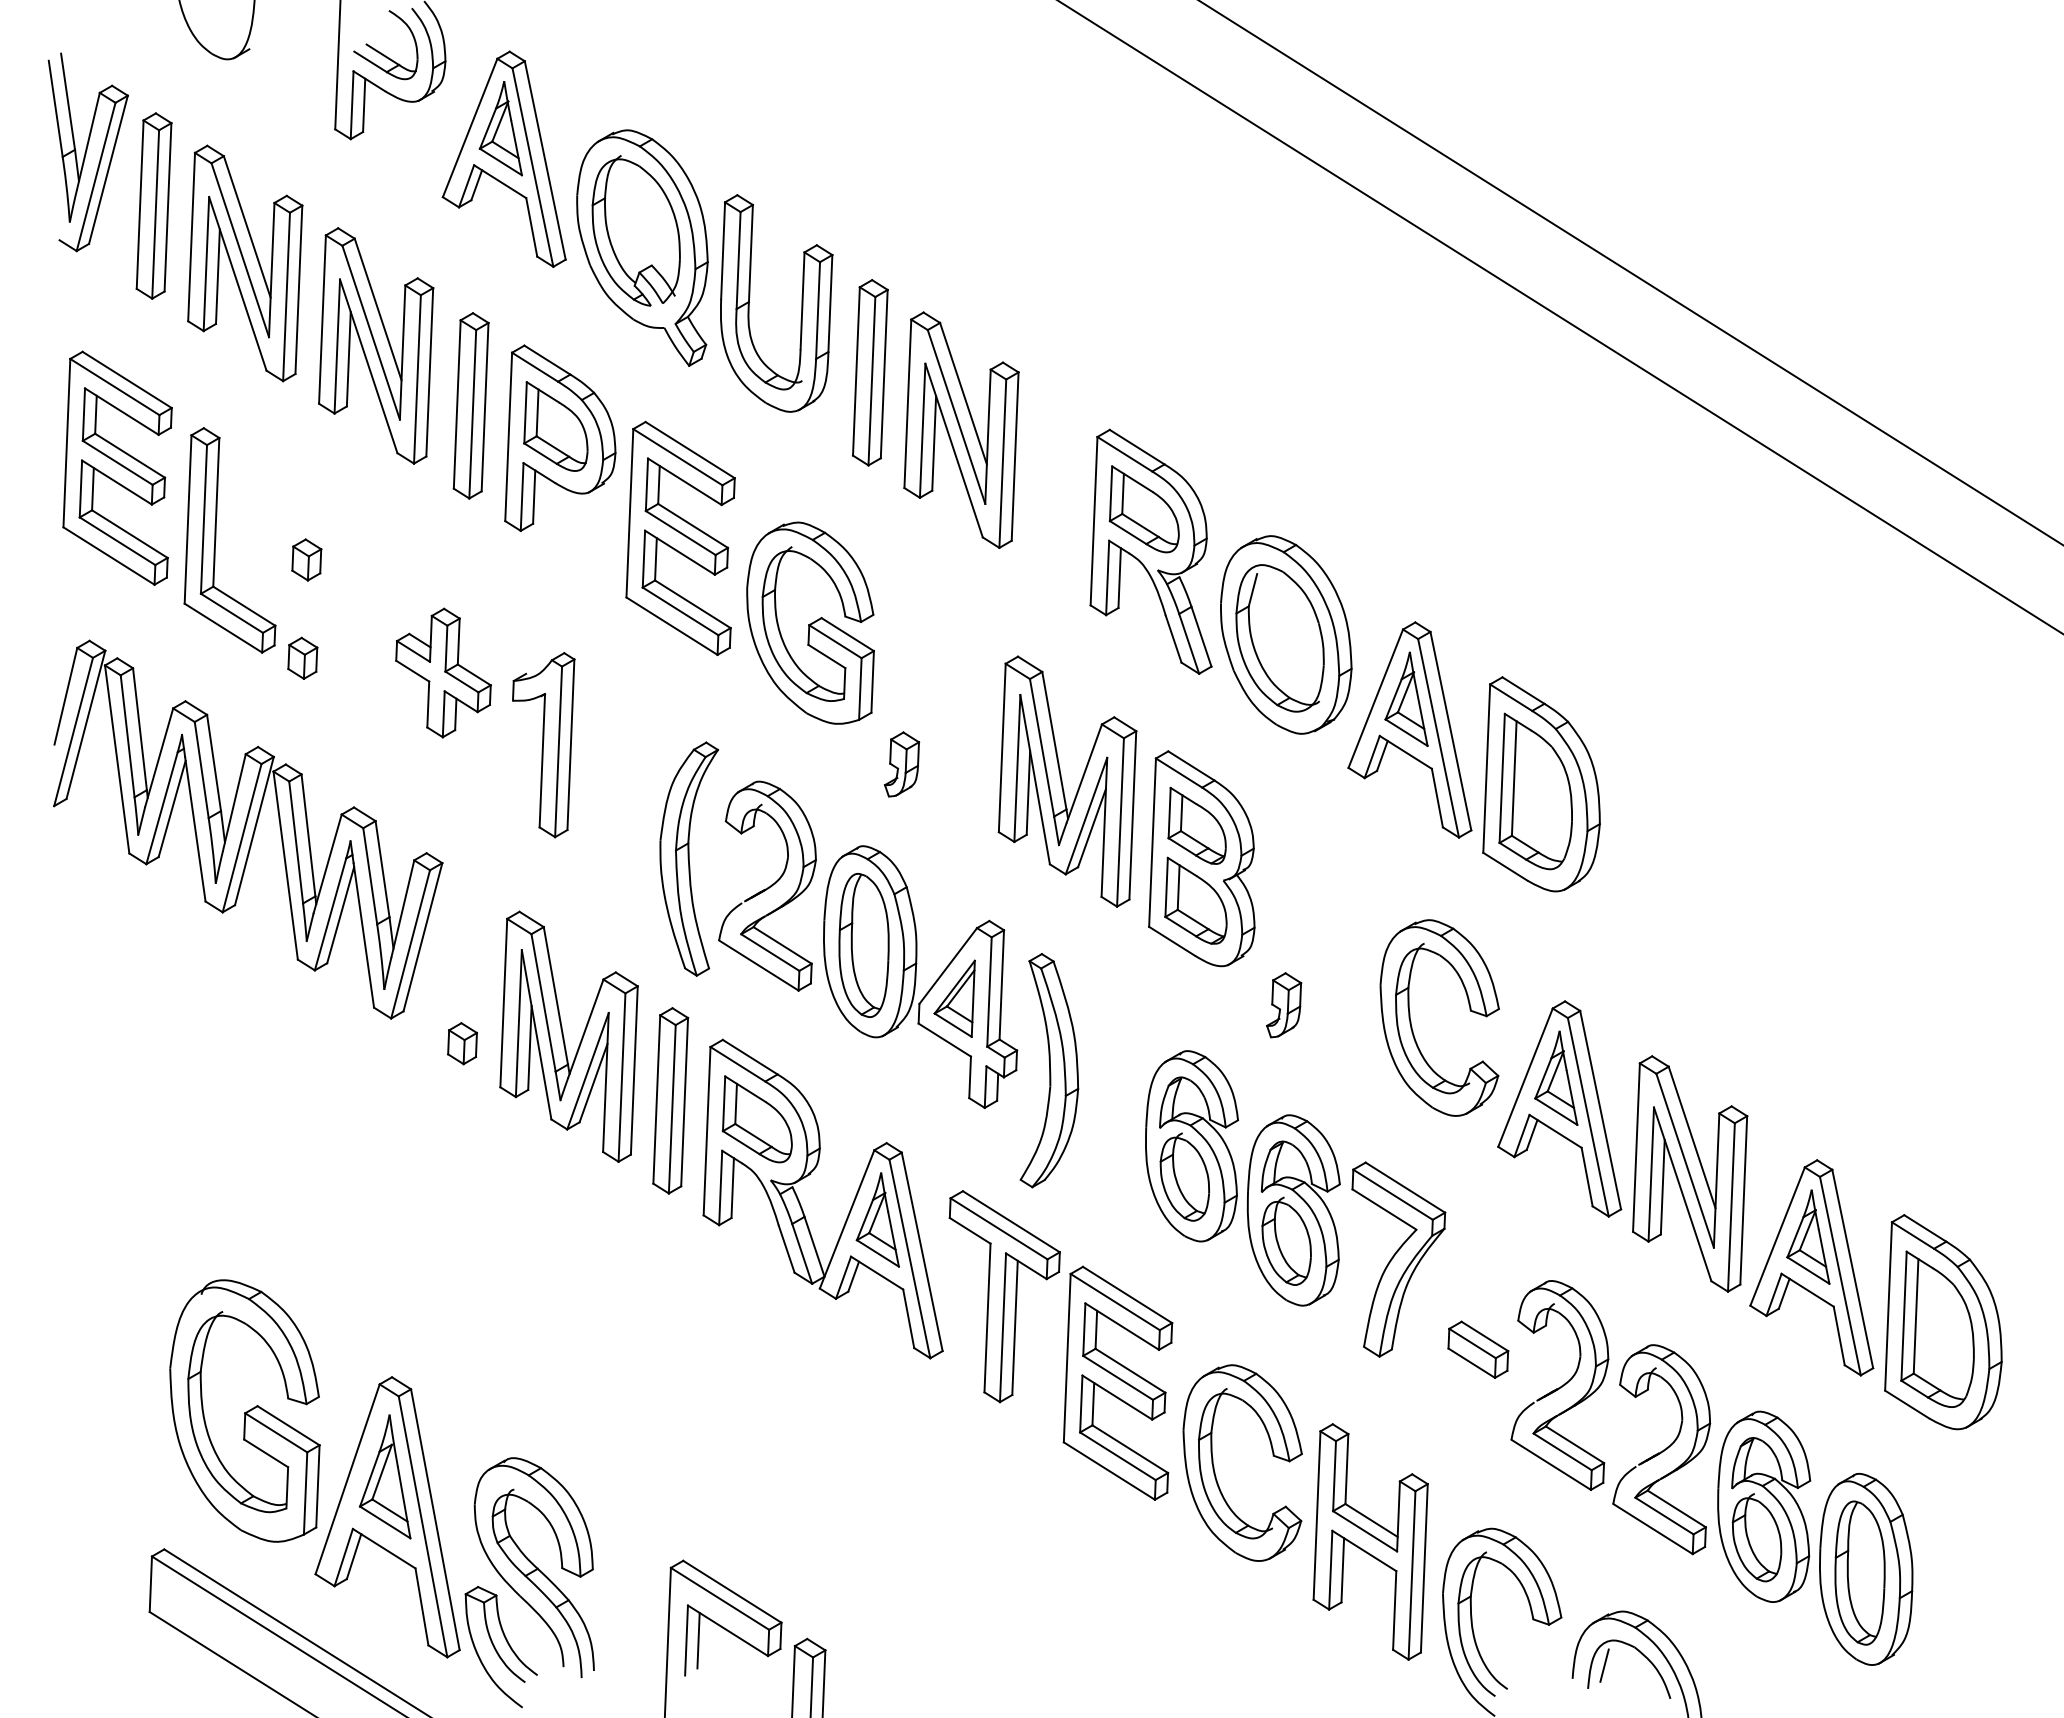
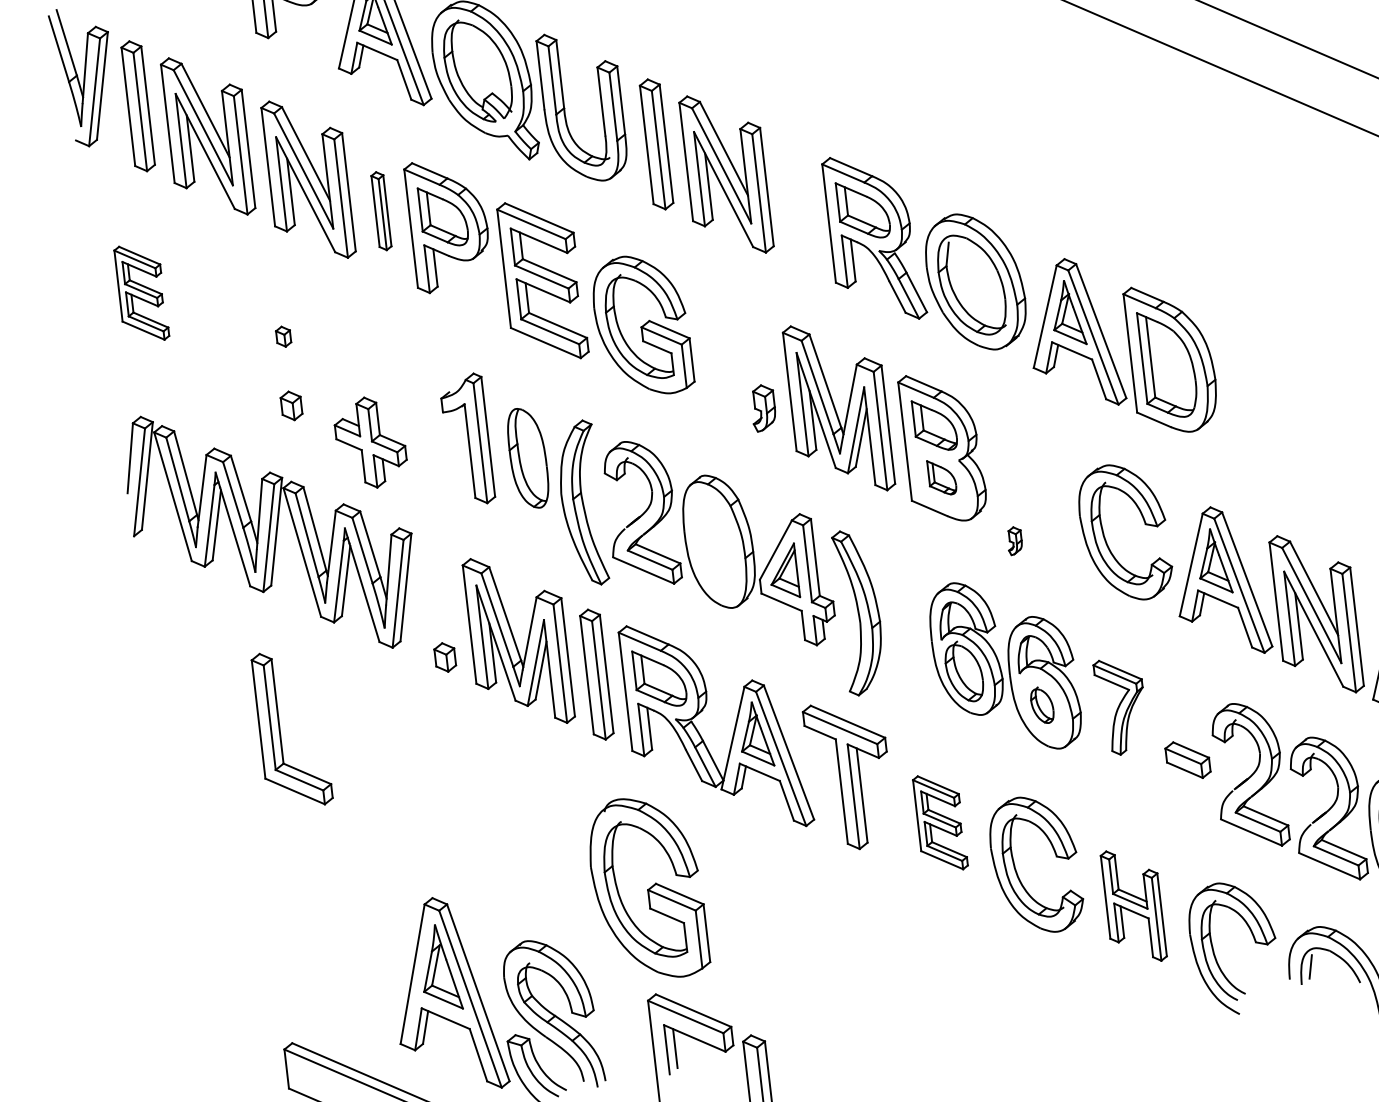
part: (470, 405) -> (381, 210), size x0.6
part: (117, 467) -> (141, 292), size x0.6
part: (216, 540) -> (280, 731), moved
part: (306, 559) -> (283, 336), size x0.7
part: (443, 672) -> (370, 442), moved
part: (901, 764) -> (763, 407), moved
part: (1195, 900) -> (941, 477), size x0.6
part: (863, 945) -> (527, 458), moved
part: (1284, 1005) -> (1015, 540), size x0.6
part: (1286, 1240) -> (1042, 704), size x0.6
part: (1398, 1259) -> (1122, 705), size x0.7
part: (1117, 1382) -> (939, 822), size x0.6
part: (244, 1410) -> (647, 888), moved
part: (1370, 1541) -> (1133, 905), size x0.7

